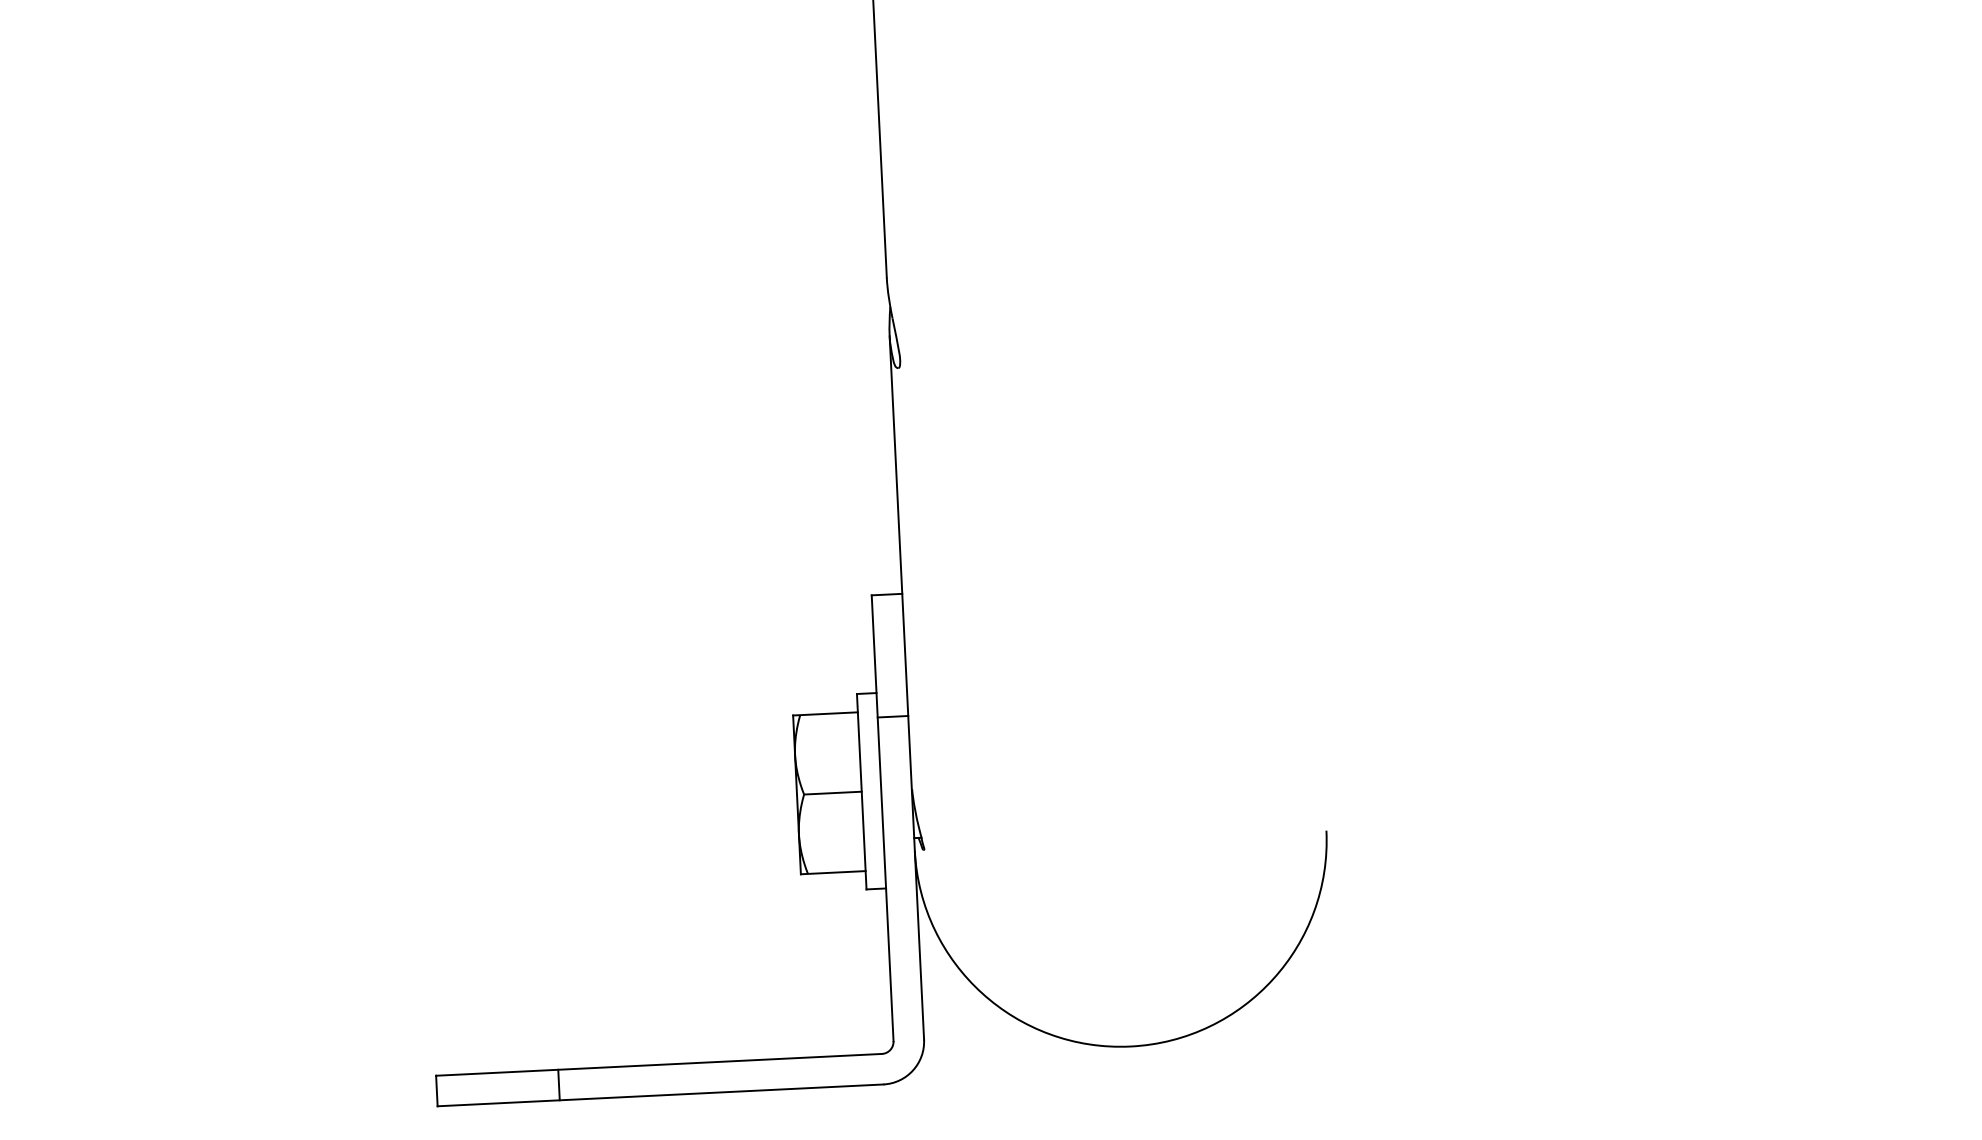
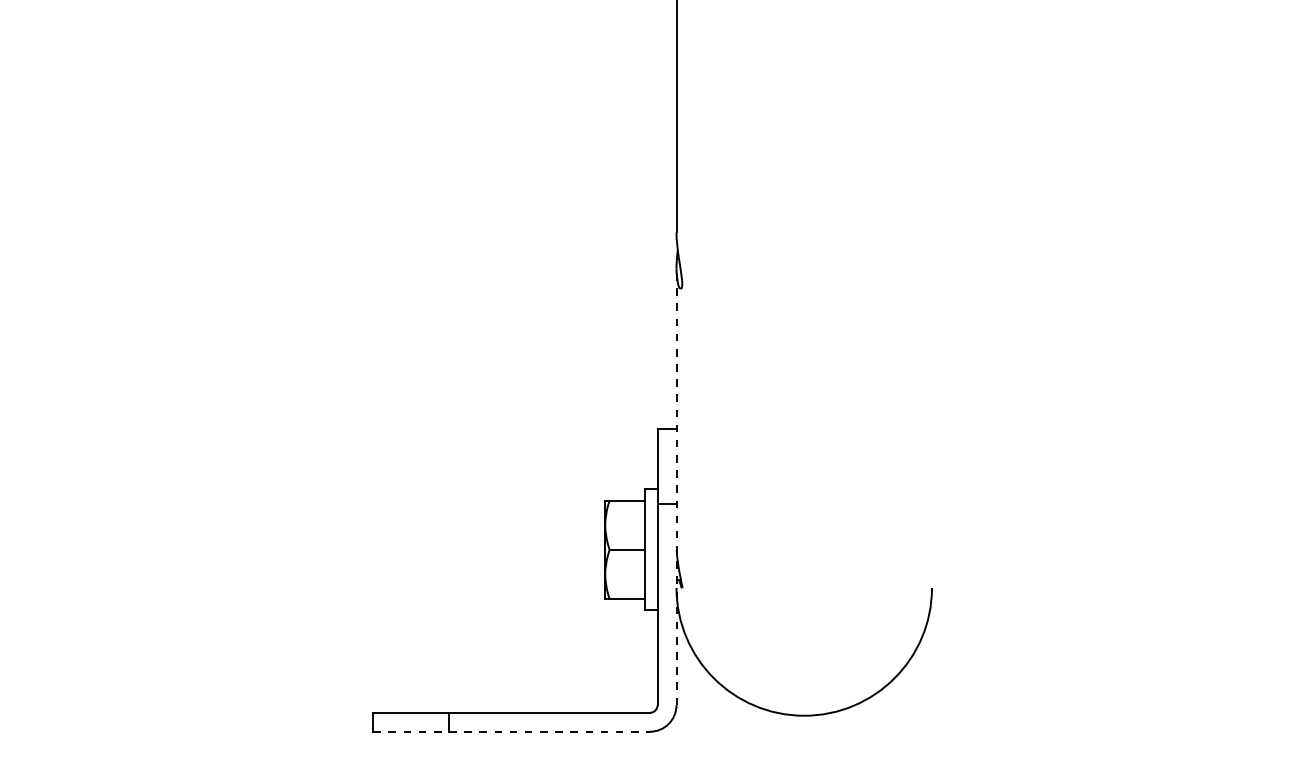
line: (906, 687) -> (676, 486), solid -> dashed
line: (661, 1094) -> (512, 731), solid -> dashed

